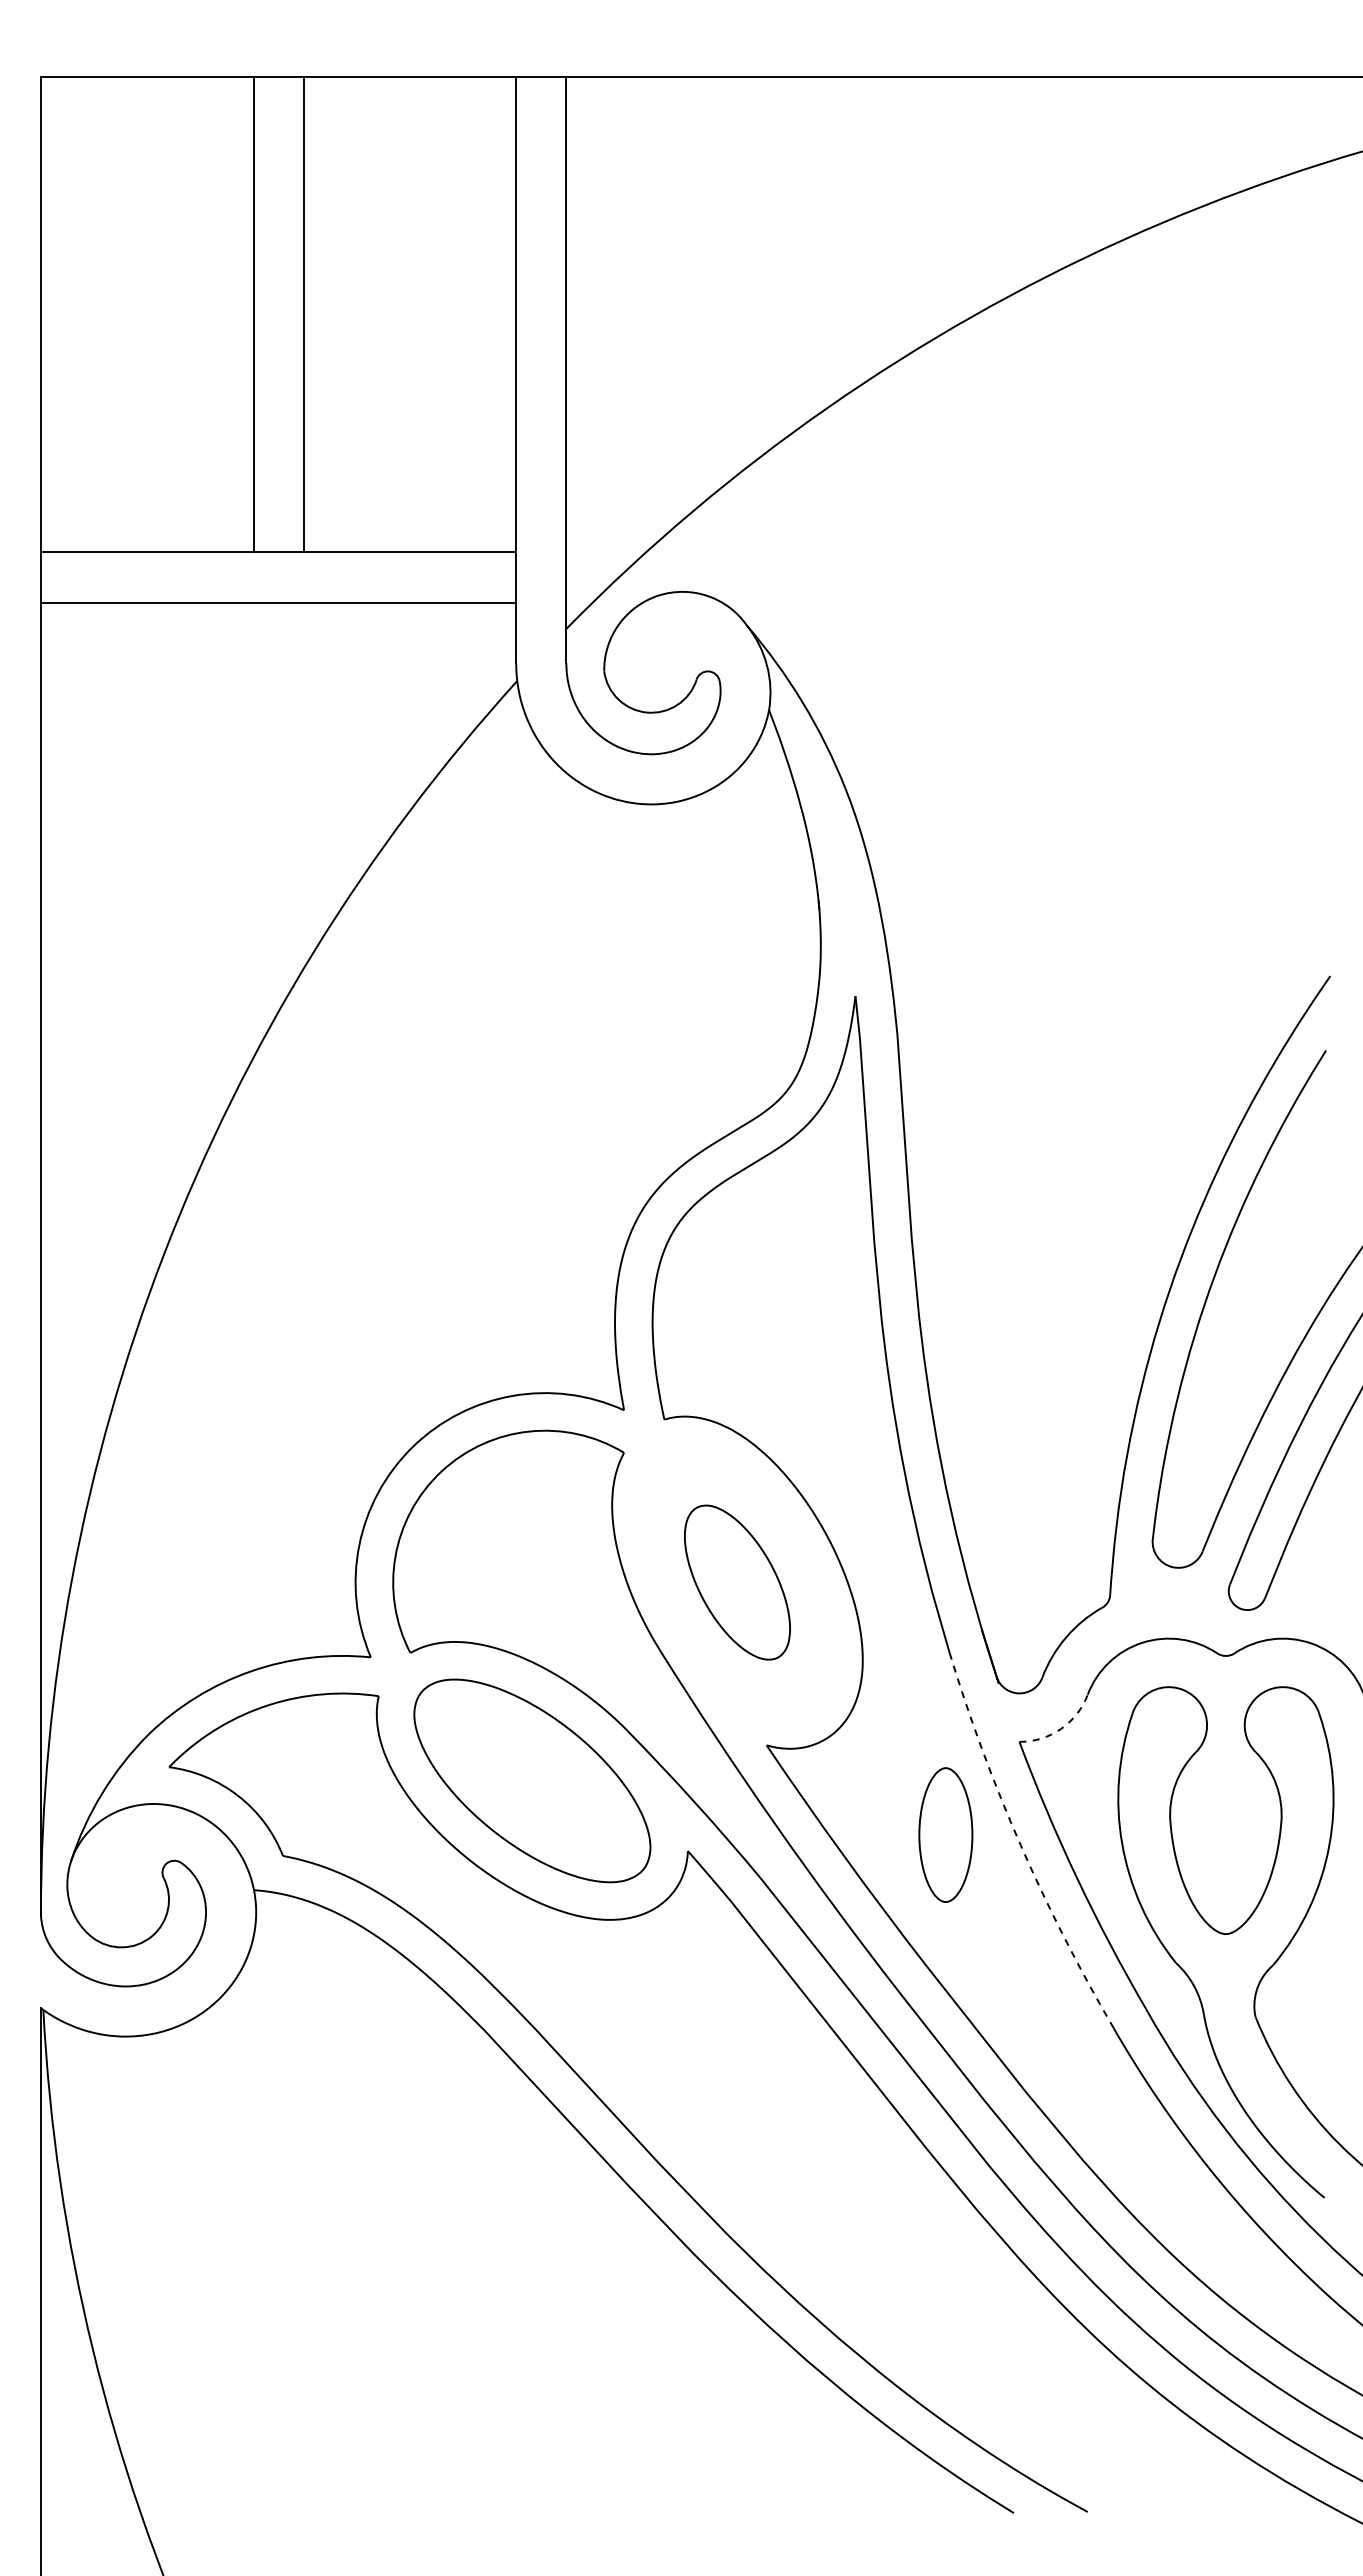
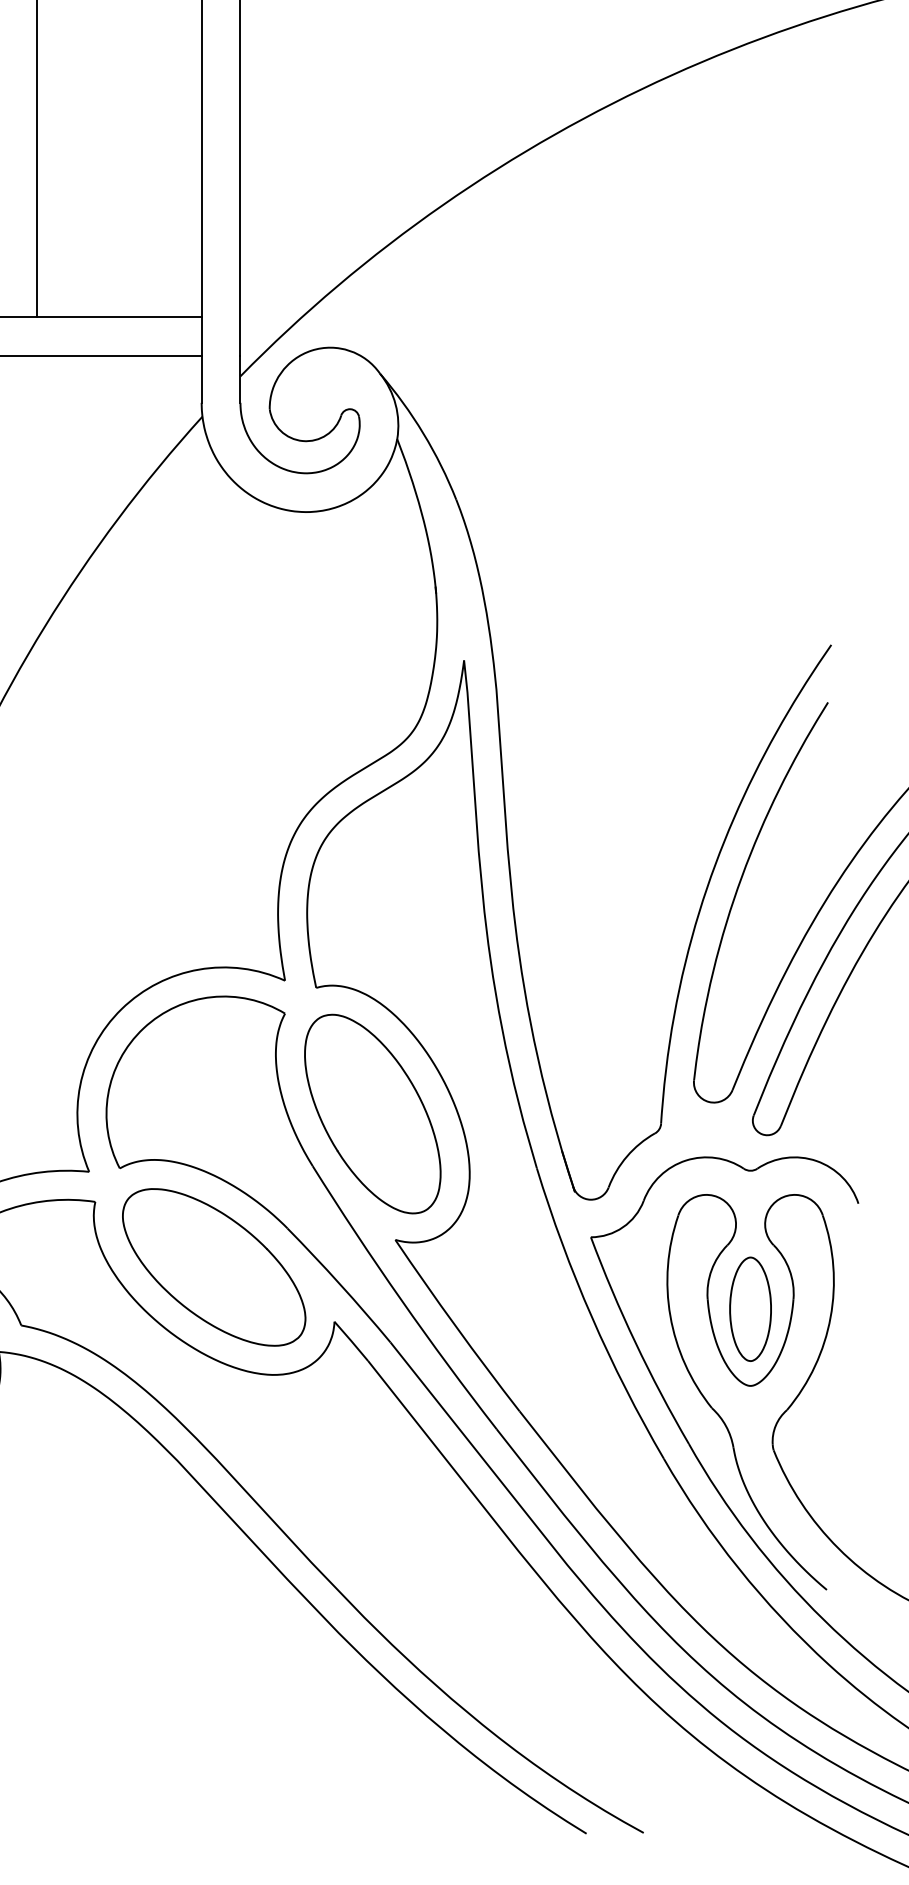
part: (737, 1582) -> (372, 1113), size x1.67
arc: (1060, 1729) -> (622, 1227), dashed -> solid
part: (945, 1834) -> (750, 1308), moved
arc: (1020, 1845) -> (591, 1317), dashed -> solid

